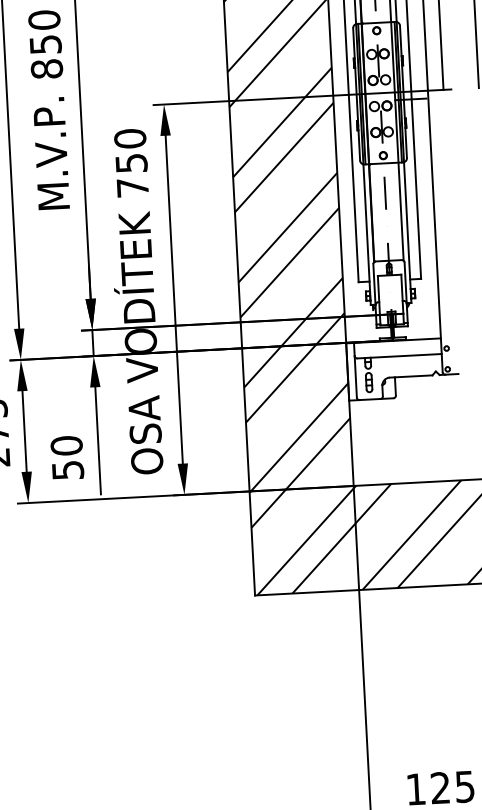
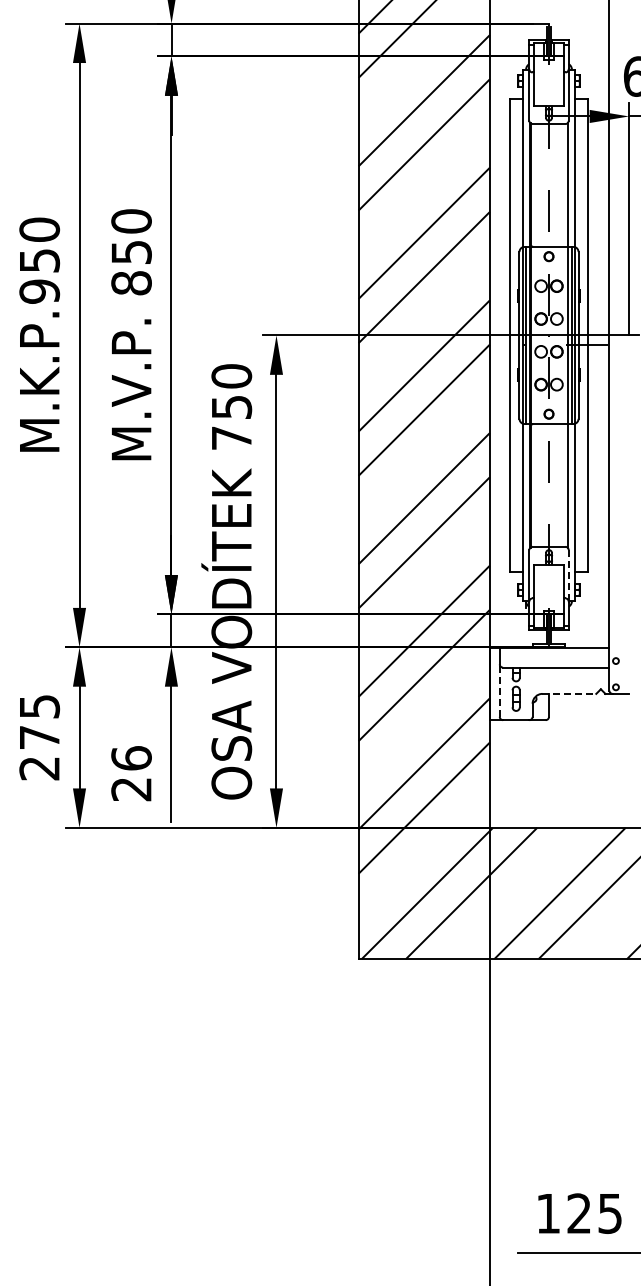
line: (405, 282) -> (568, 575), solid -> dashed
line: (355, 376) -> (499, 690), solid -> dashed
line: (411, 376) -> (569, 693), solid -> dashed
text: (67, 457) -> (131, 773), 50 -> 26

